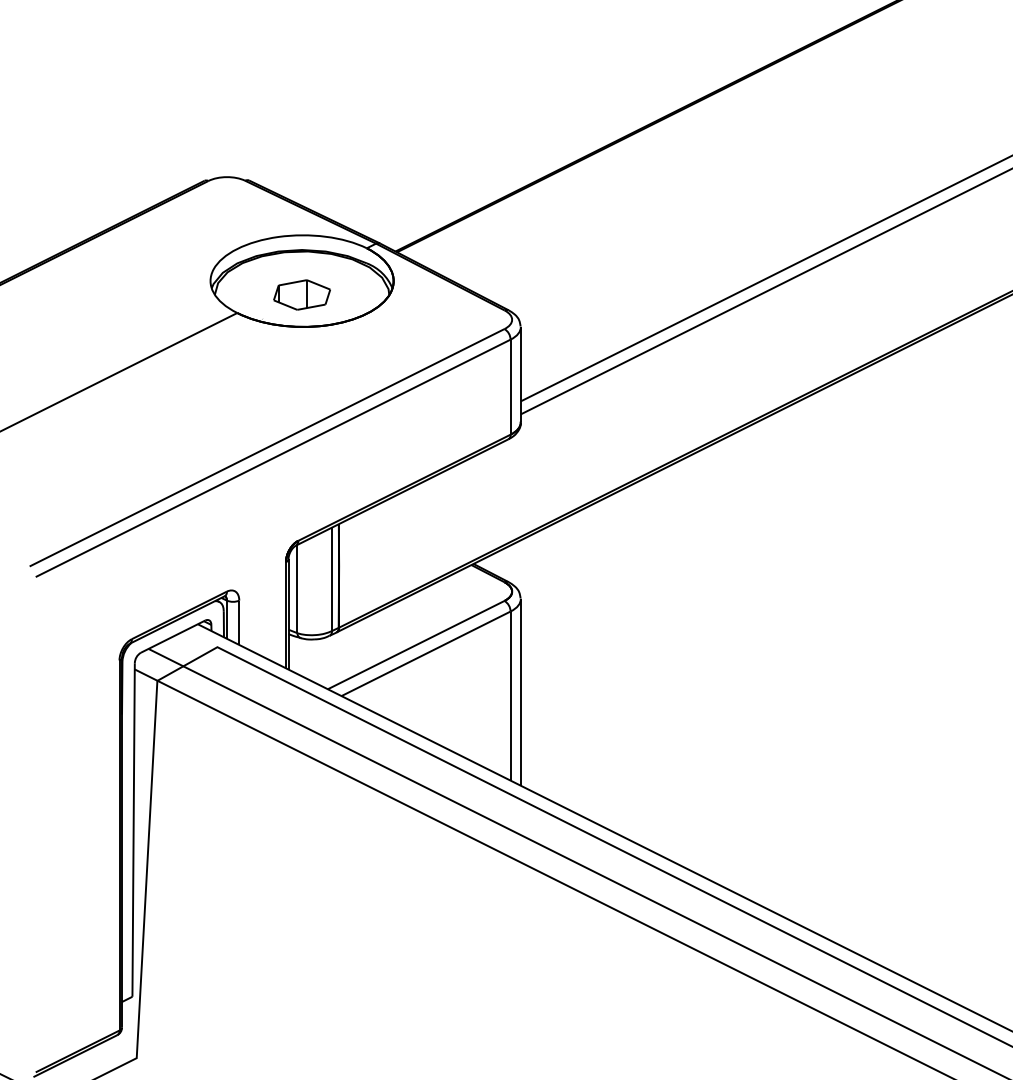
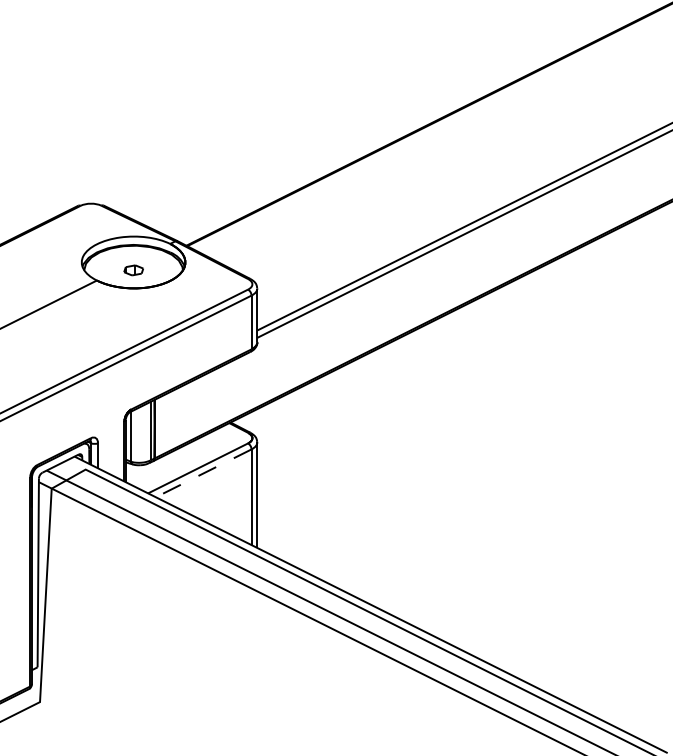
part: (301, 295) -> (133, 270), size x0.6
line: (425, 654) -> (203, 473), solid -> dashed

